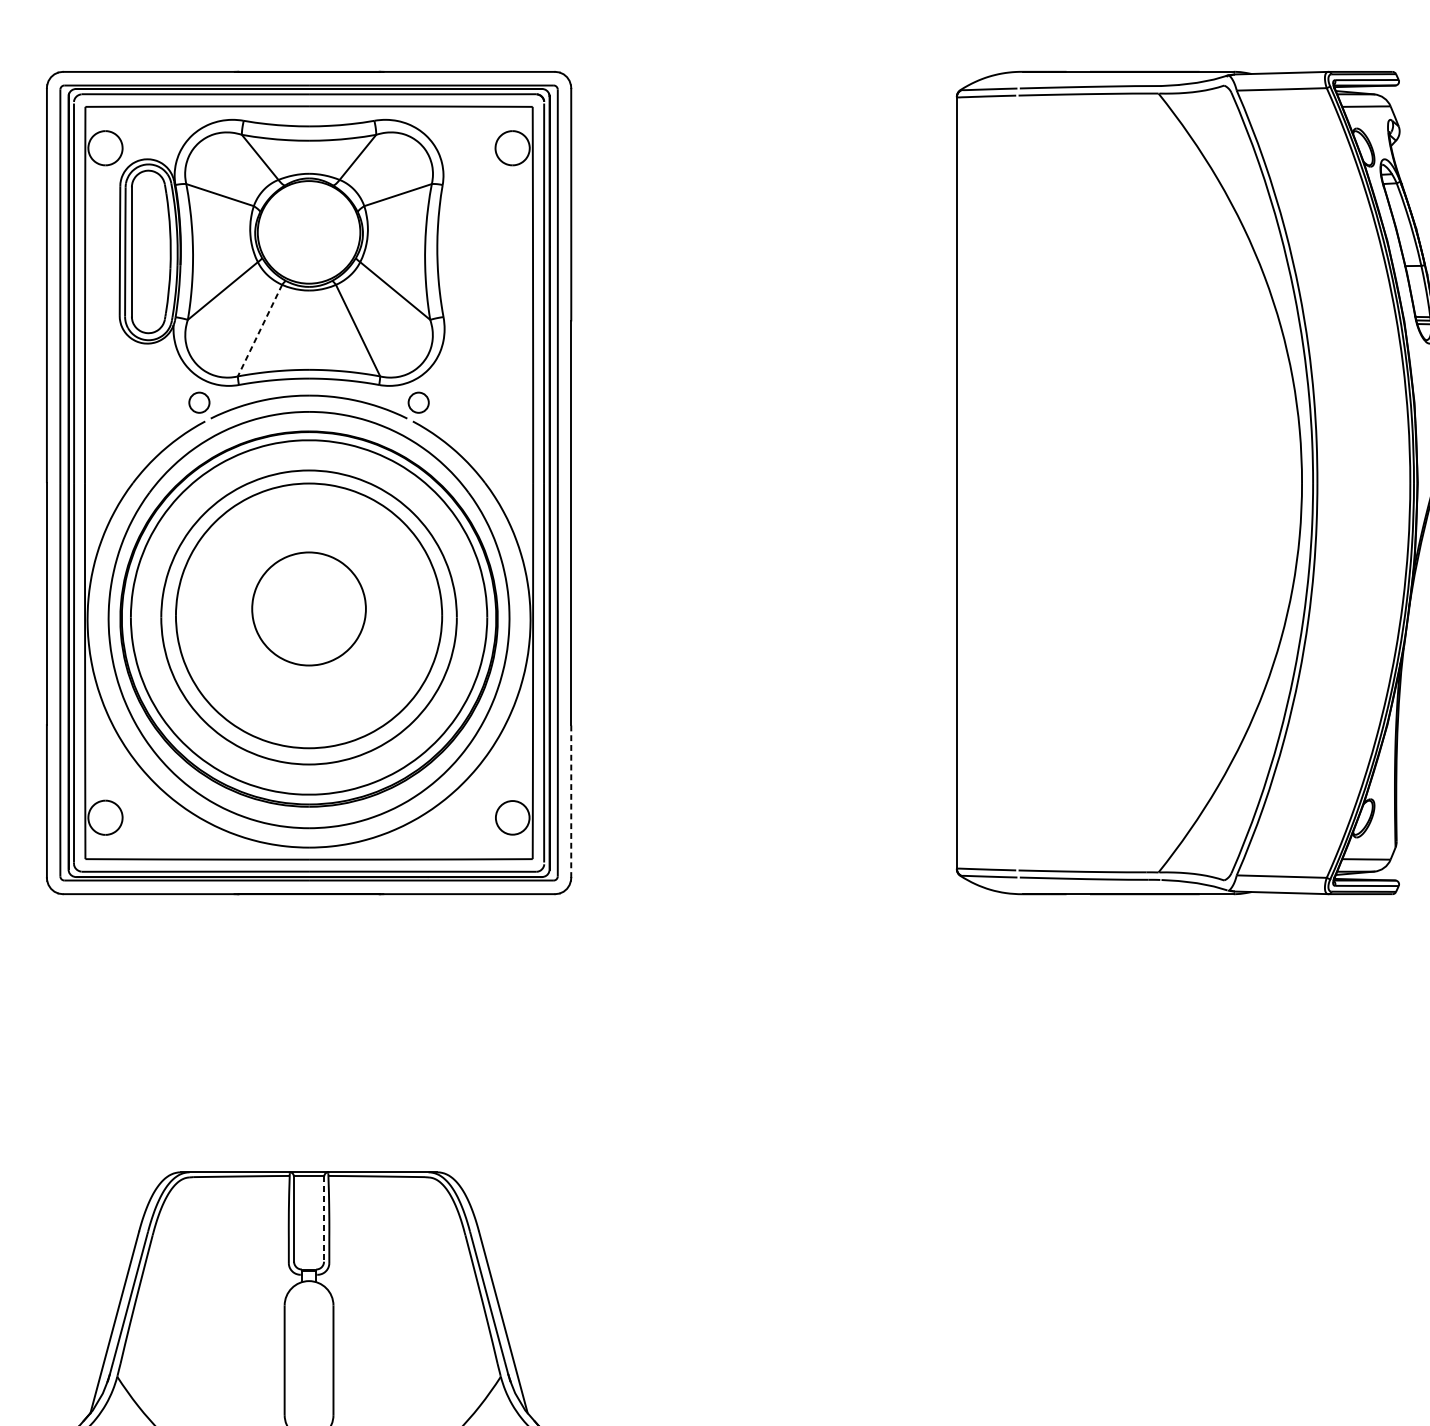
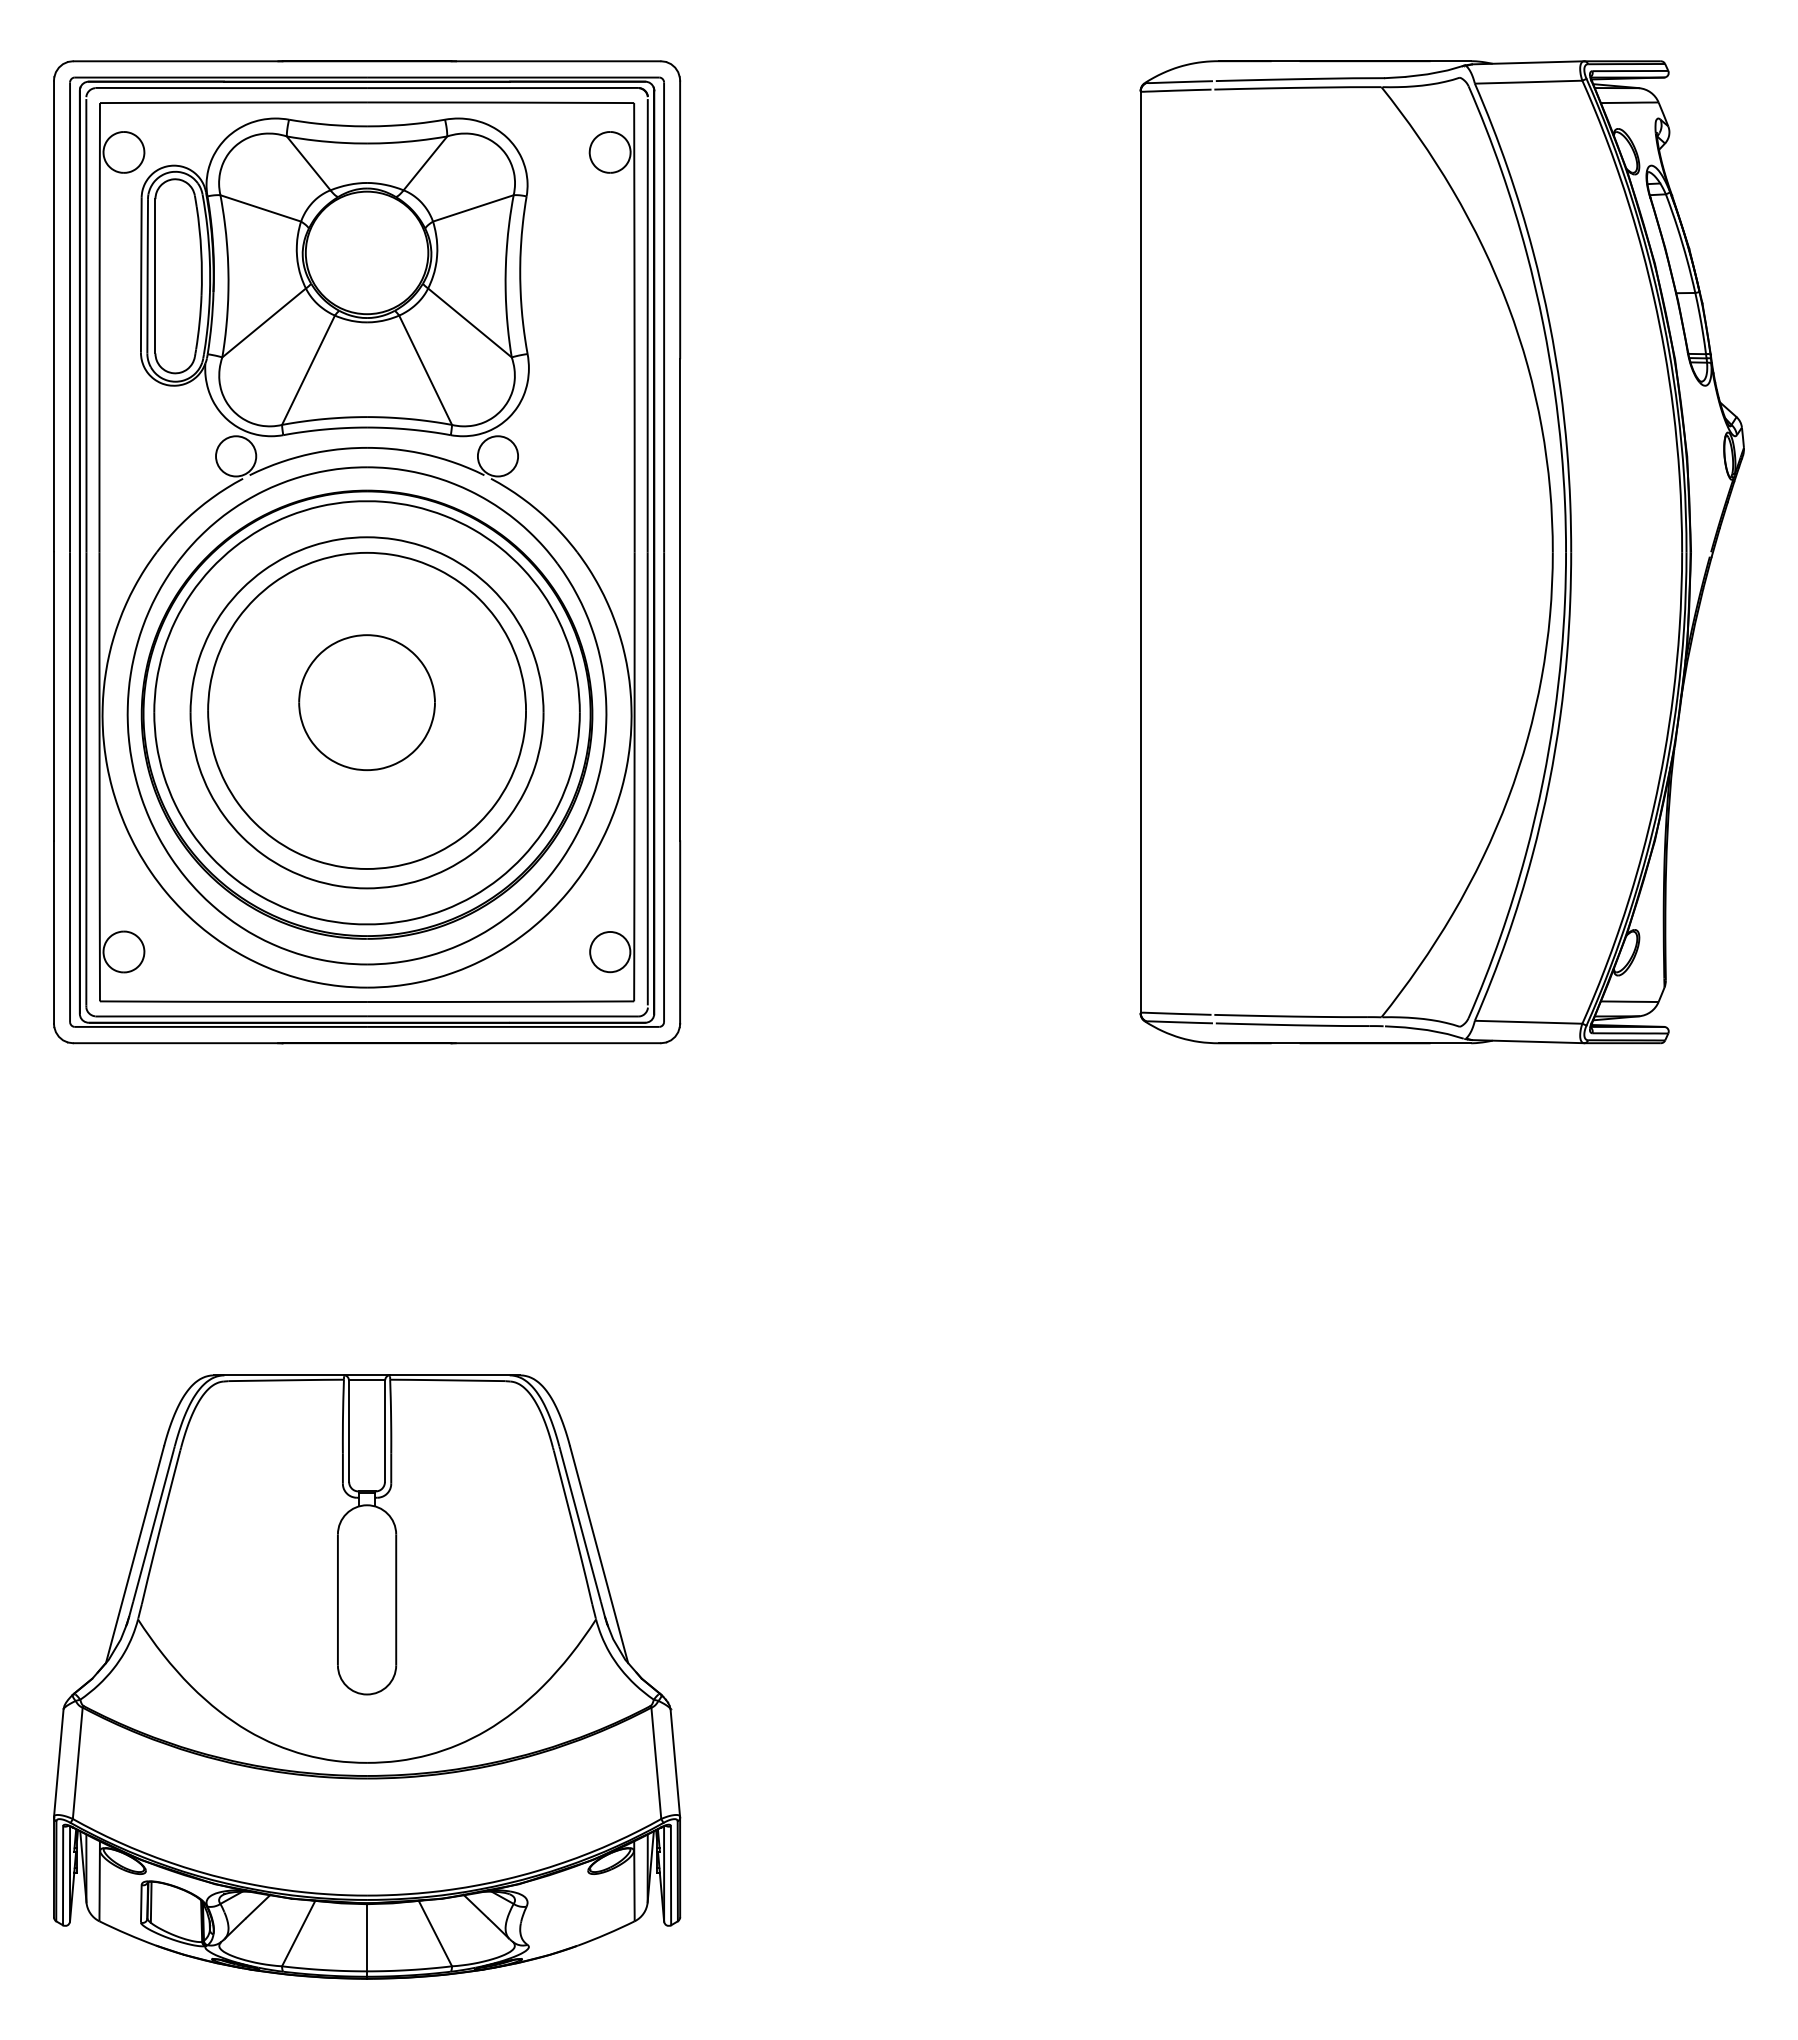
line: (260, 330) -> (308, 370), dashed -> solid
circle: (199, 402) -> (236, 456), size x1.67
circle: (418, 402) -> (497, 456), size x1.67
line: (571, 801) -> (680, 932), dashed -> solid
line: (323, 1219) -> (384, 1431), dashed -> solid

